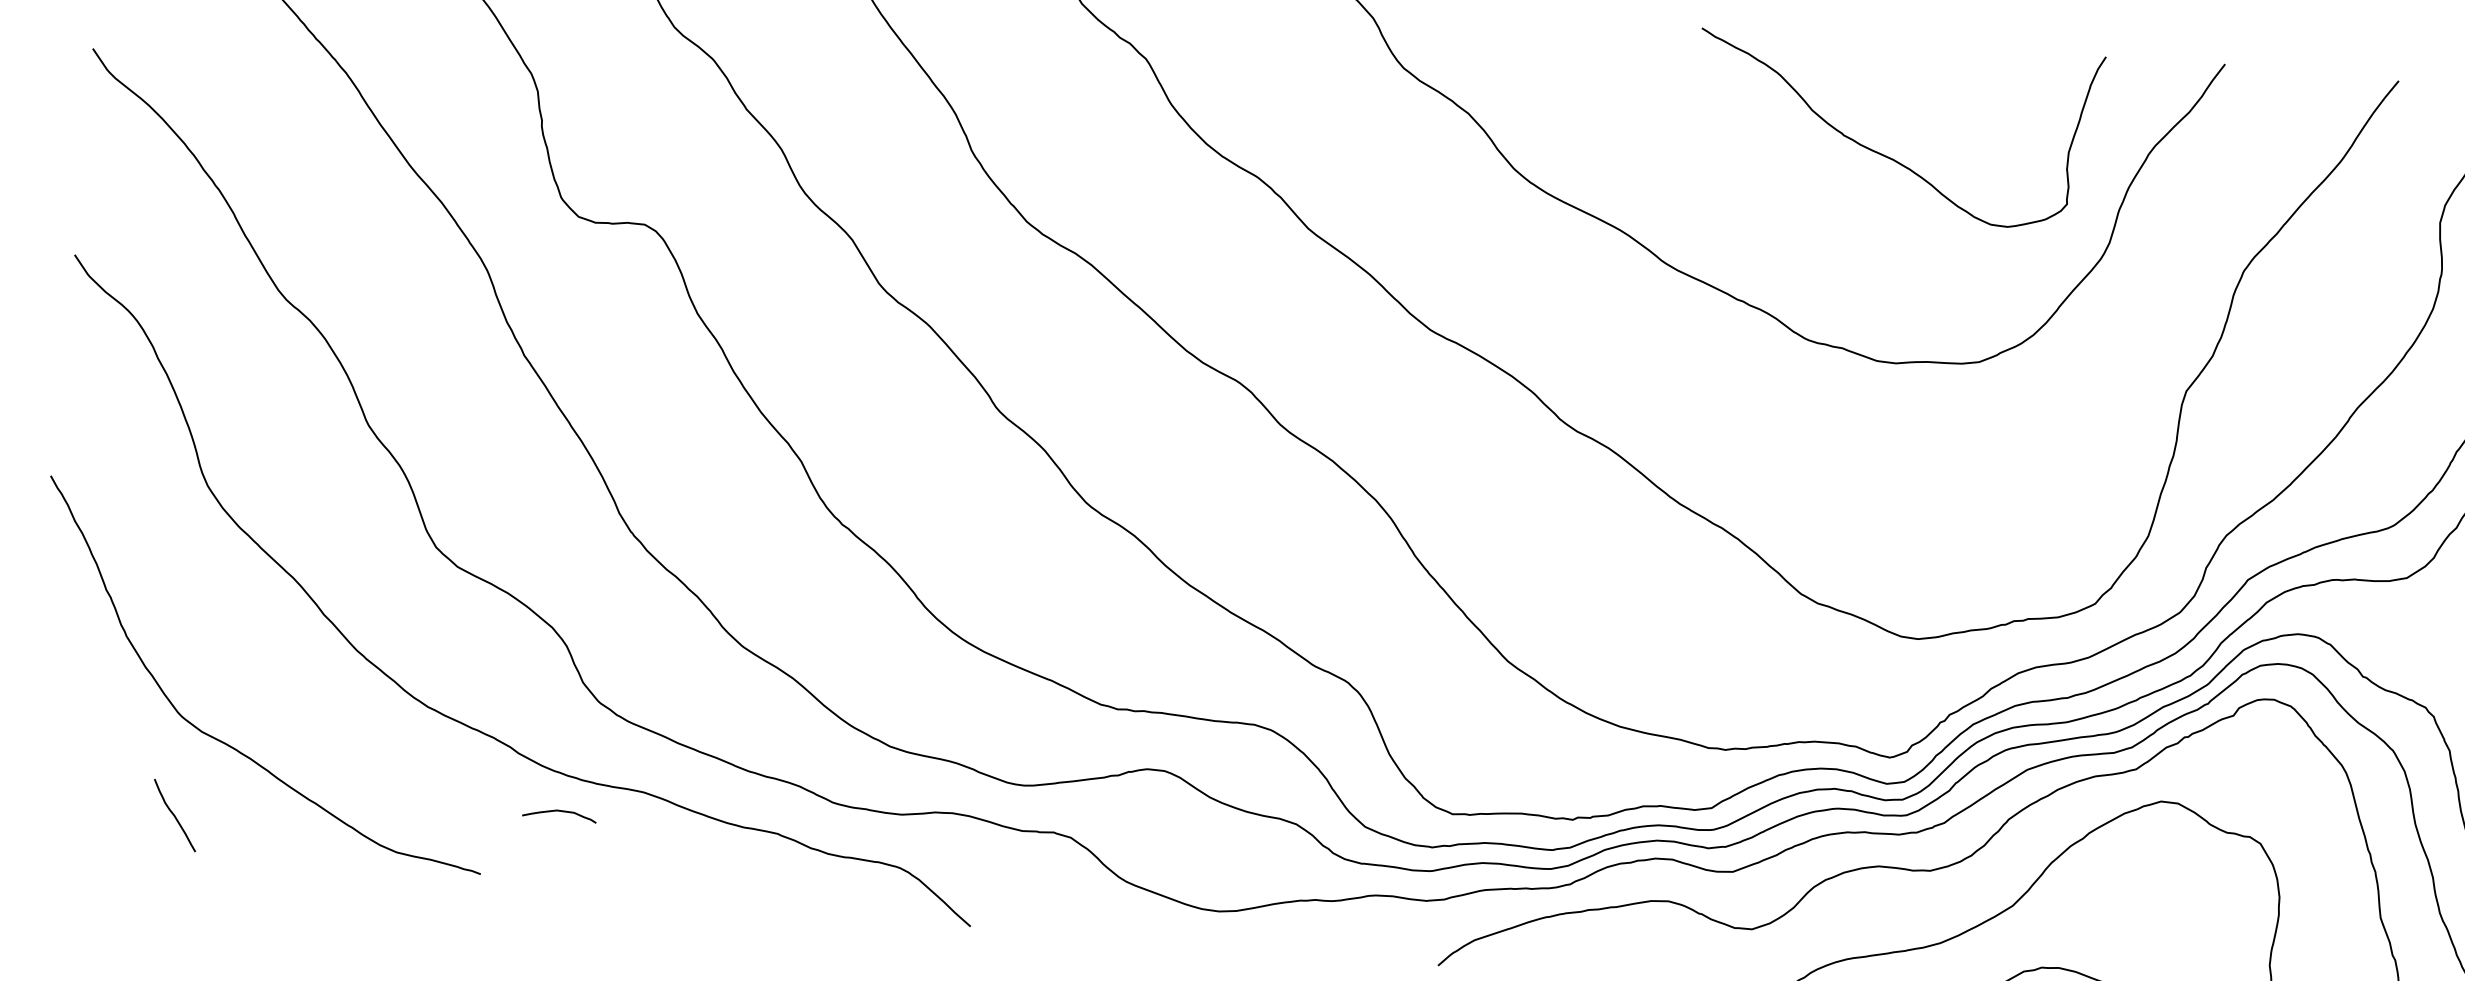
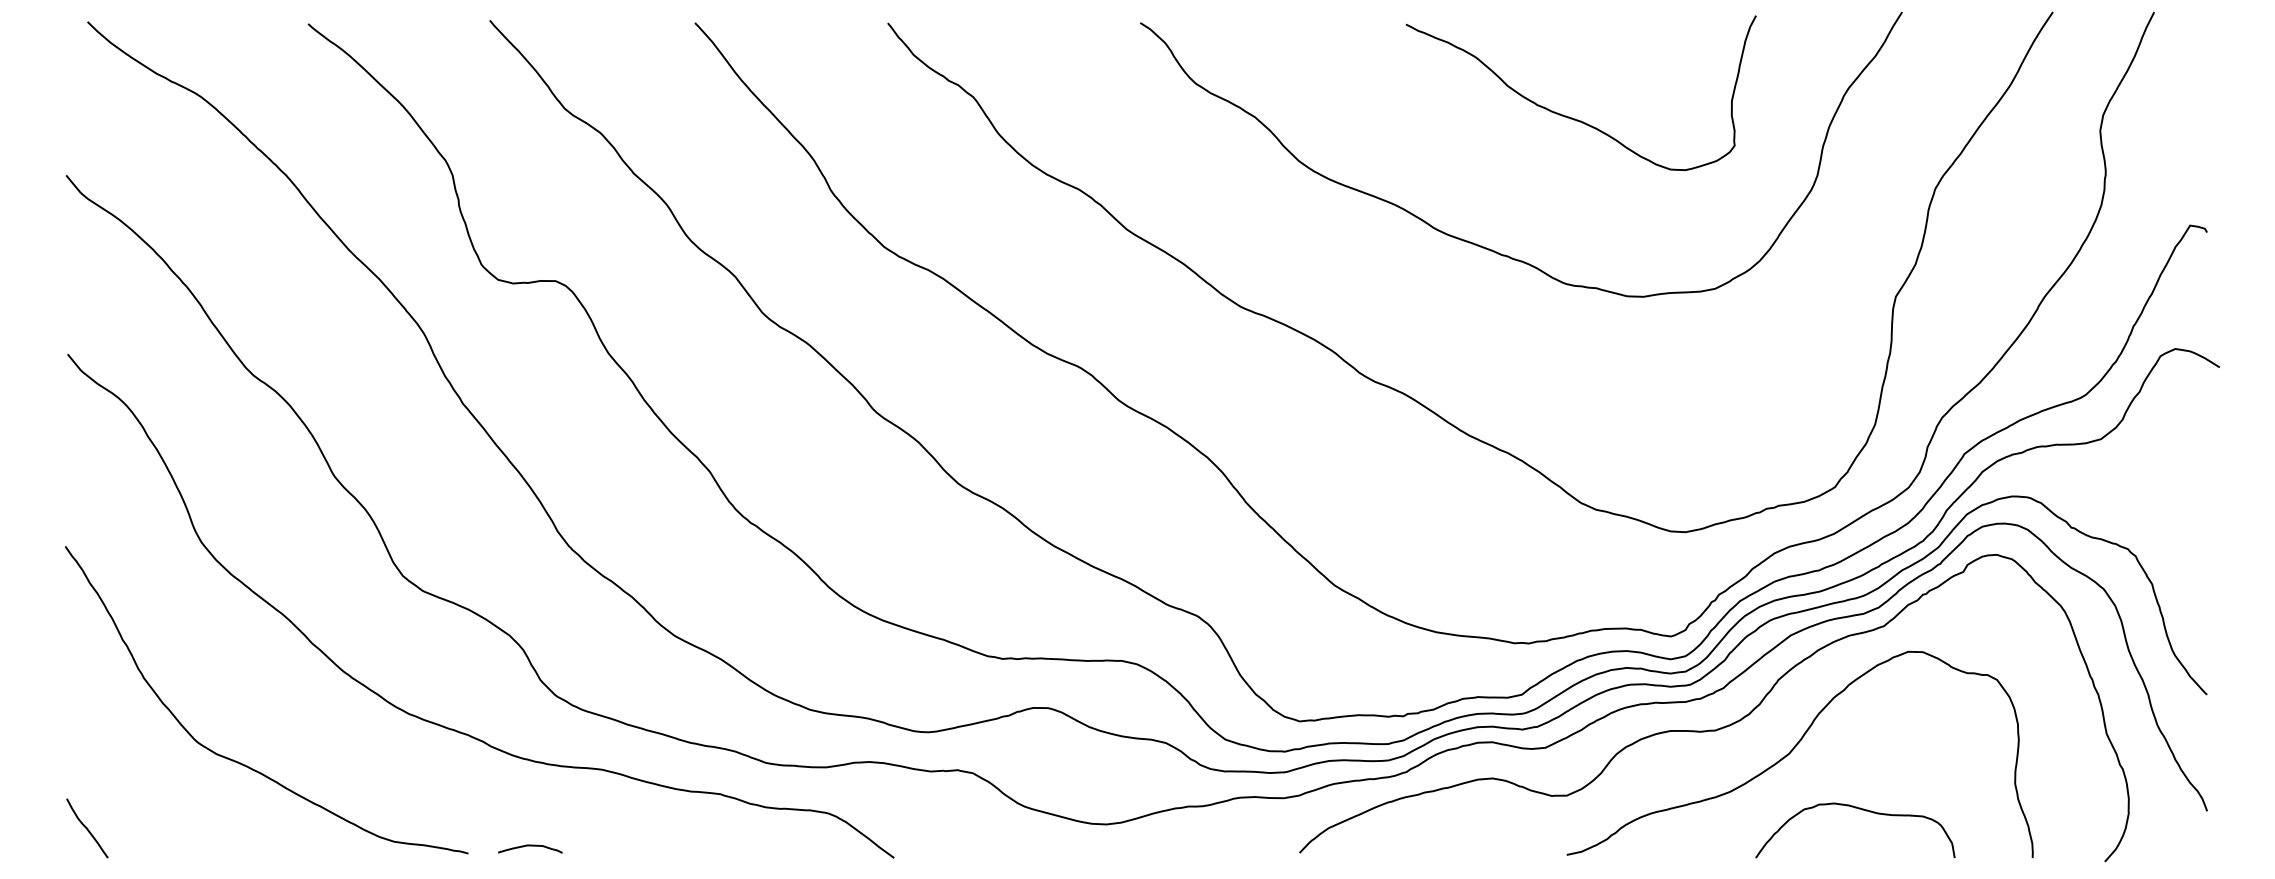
curve: (1883, 153) -> (1572, 117), moved
curve: (560, 812) -> (530, 846), moved
curve: (175, 815) -> (87, 828), moved

